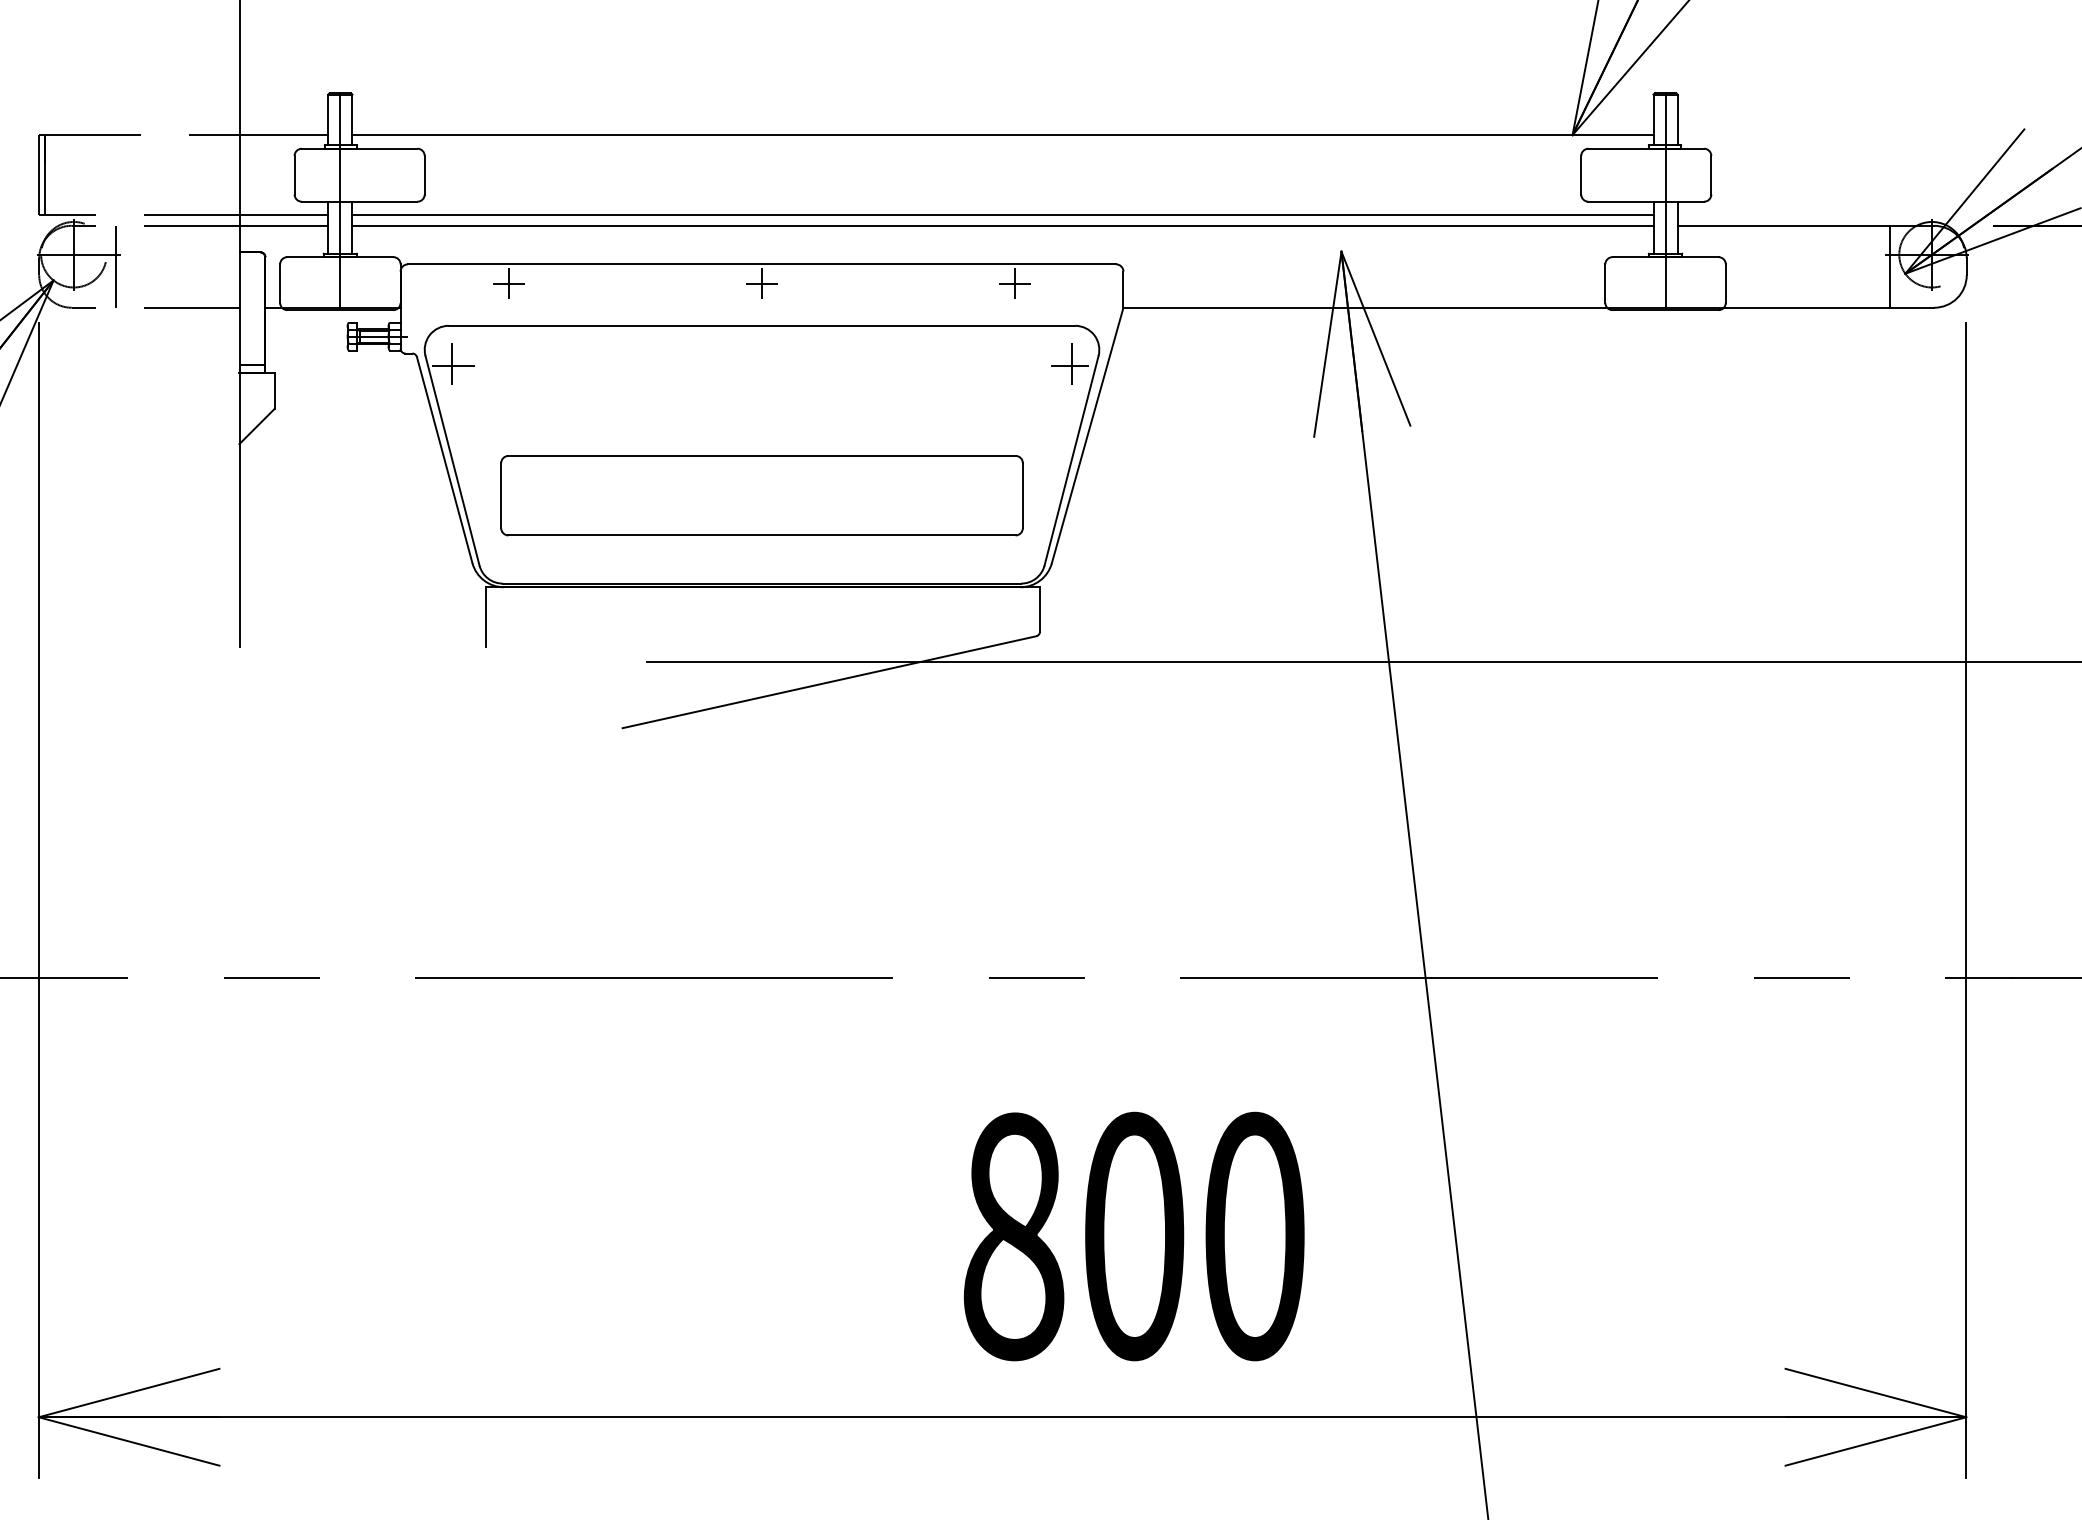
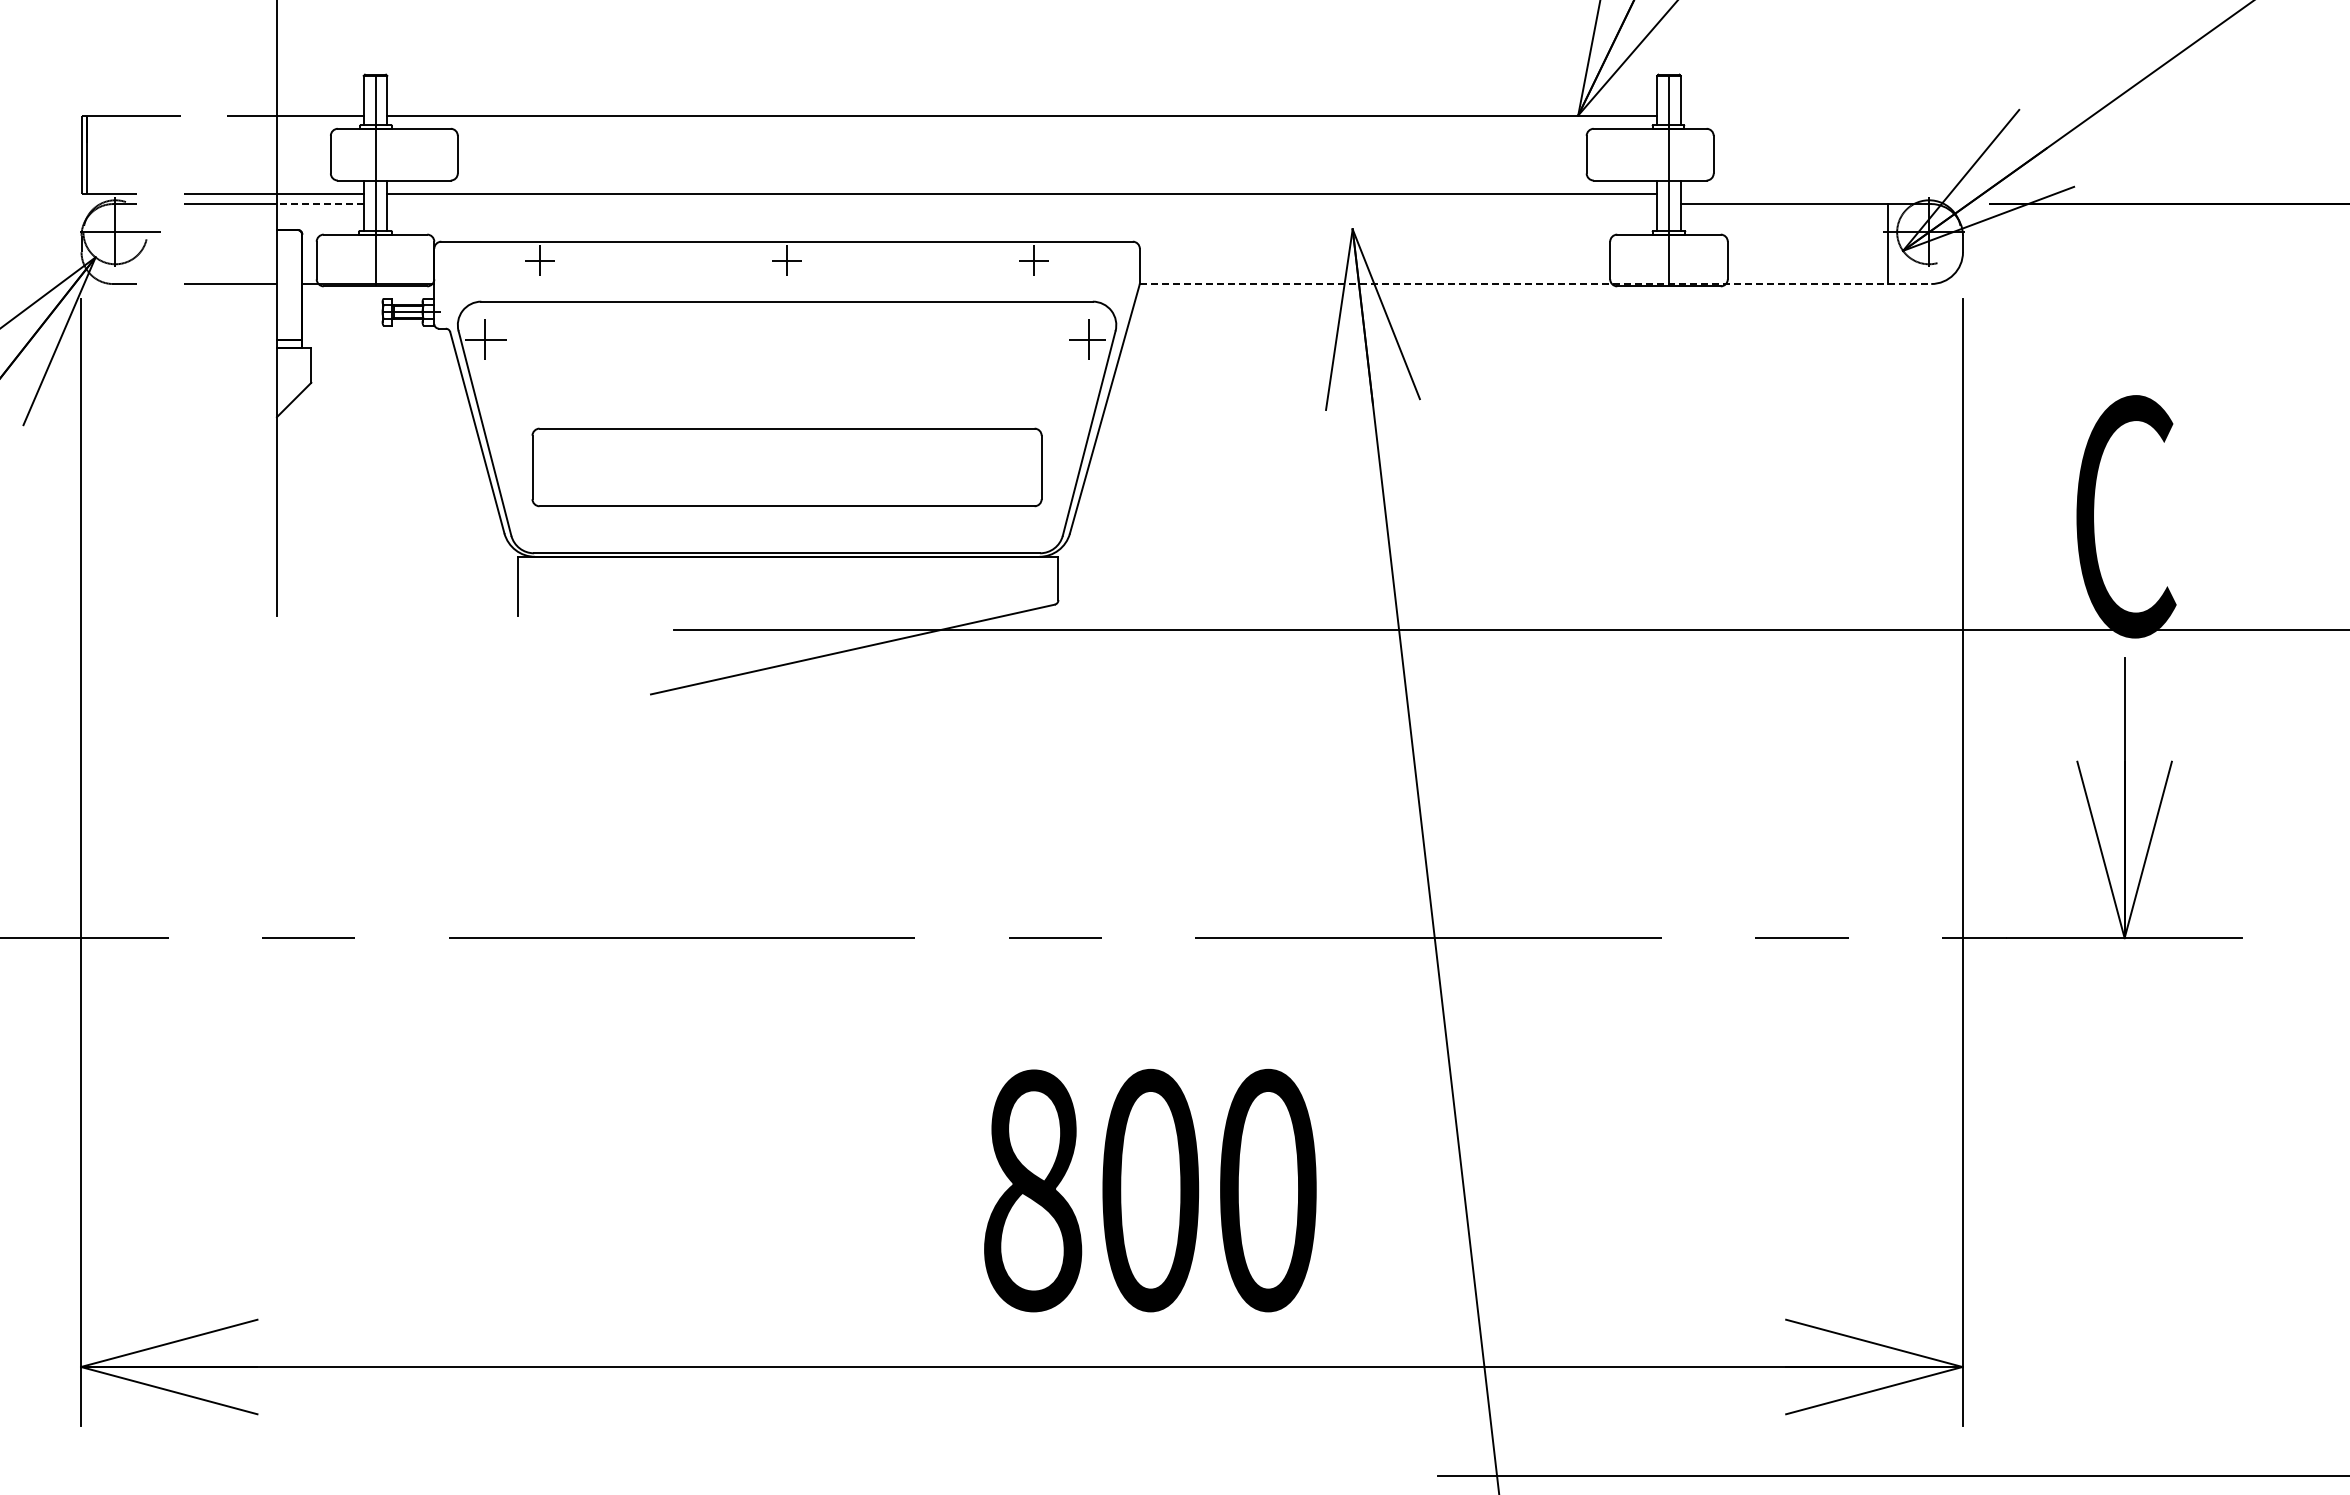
line: (284, 226) -> (320, 204), solid -> dashed
line: (1003, 226) -> (1022, 204), removed
line: (115, 267) -> (156, 244), removed
line: (1528, 308) -> (1535, 284), solid -> dashed

